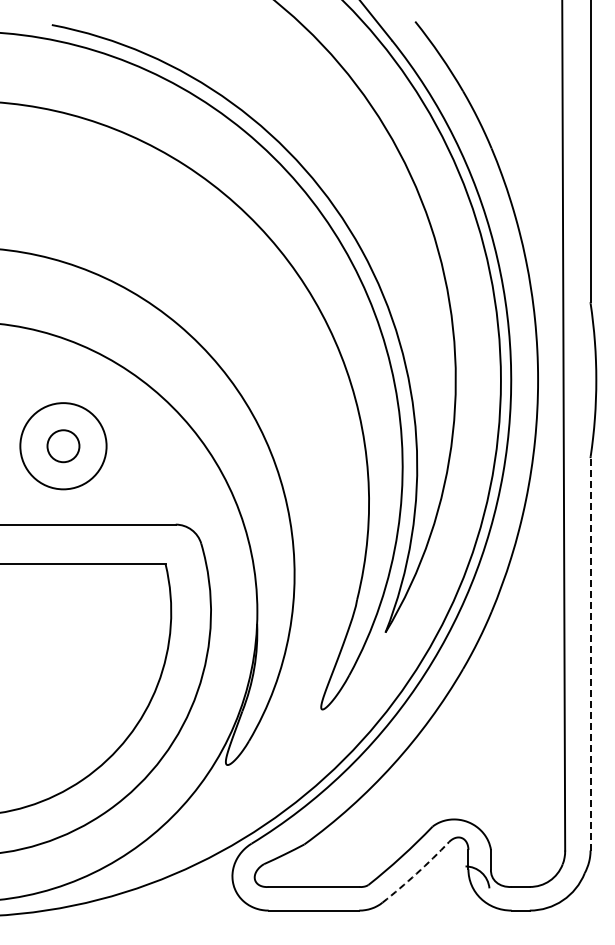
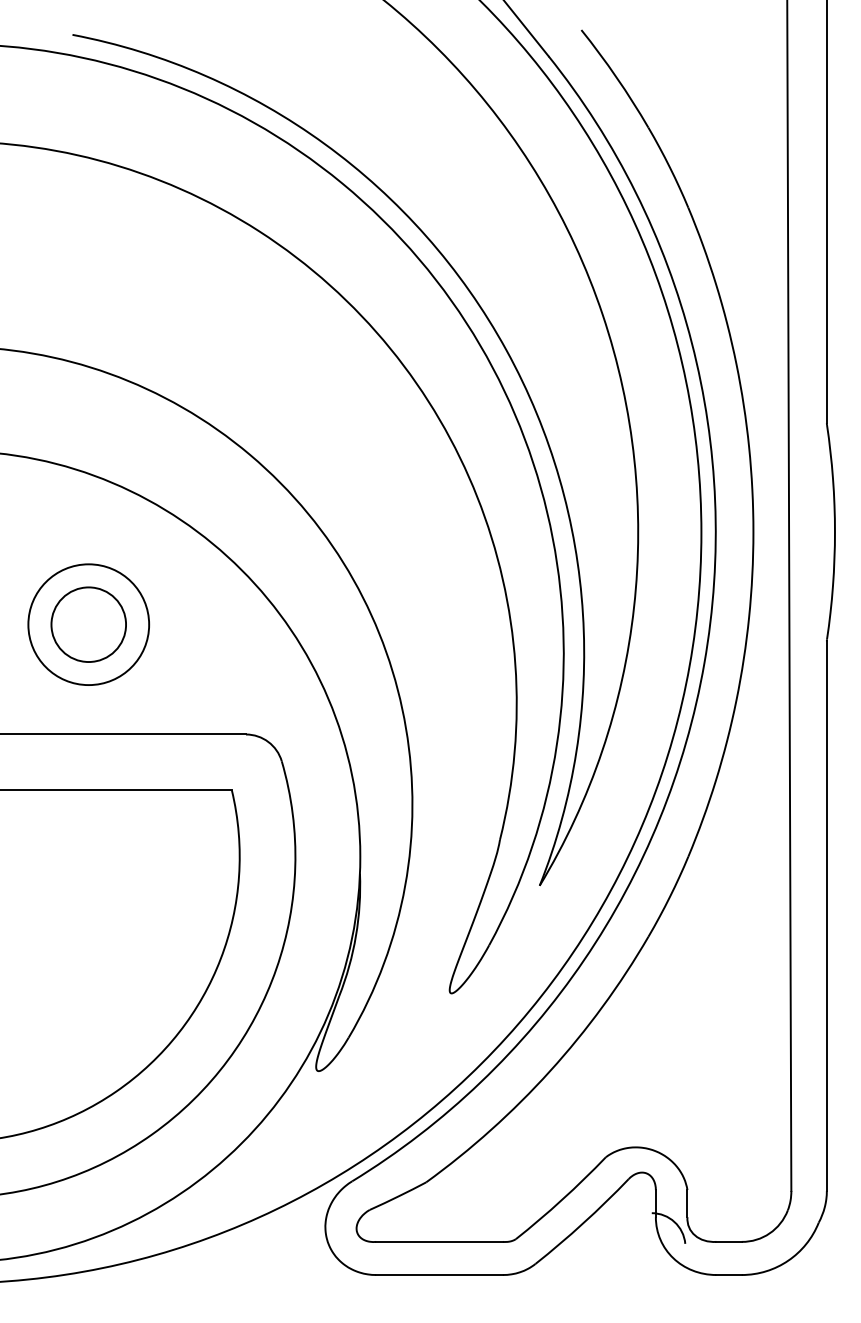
circle: (63, 445) -> (88, 623), size x1.67
line: (590, 653) -> (826, 914), dashed -> solid
arc: (416, 873) -> (583, 1223), dashed -> solid

